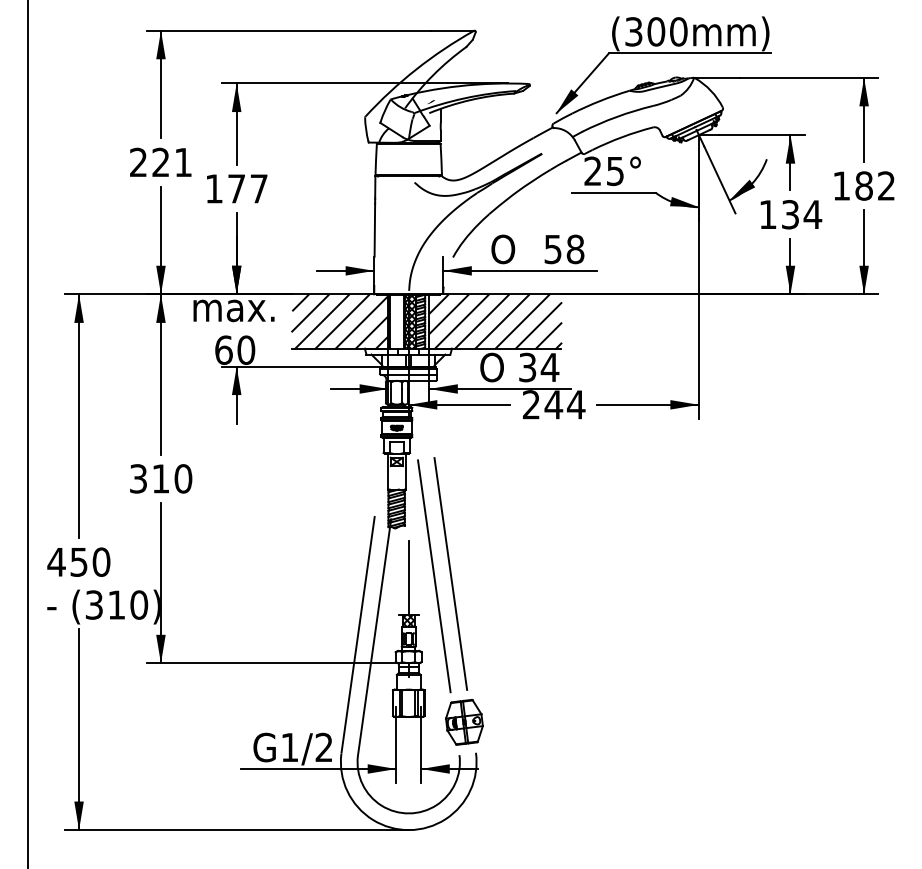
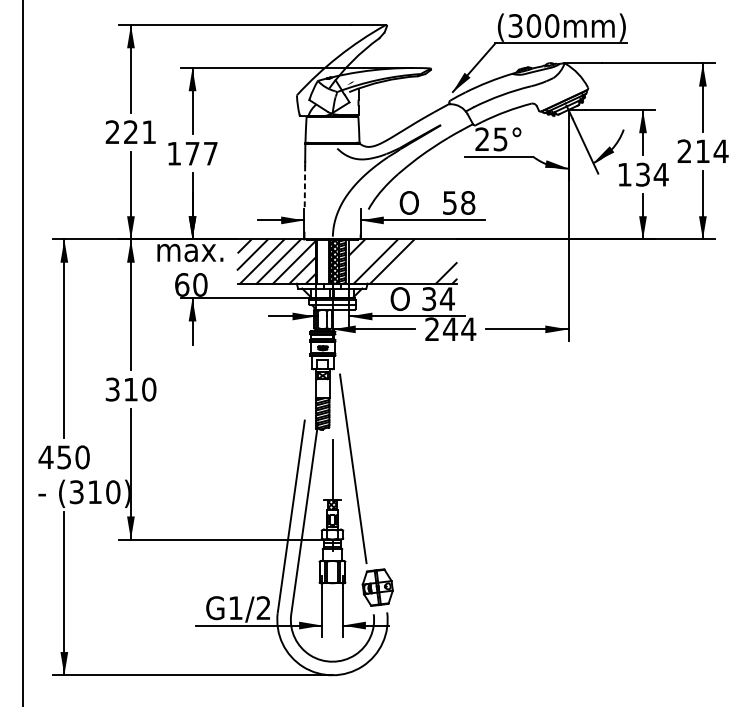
text: (864, 185) -> (703, 150), 182 -> 214
line: (374, 230) -> (304, 187), solid -> dashed
line: (448, 314) -> (364, 255), removed
line: (501, 321) -> (407, 261), removed
line: (522, 321) -> (425, 261), removed
line: (538, 325) -> (438, 264), removed
line: (450, 573) -> (366, 466), removed

